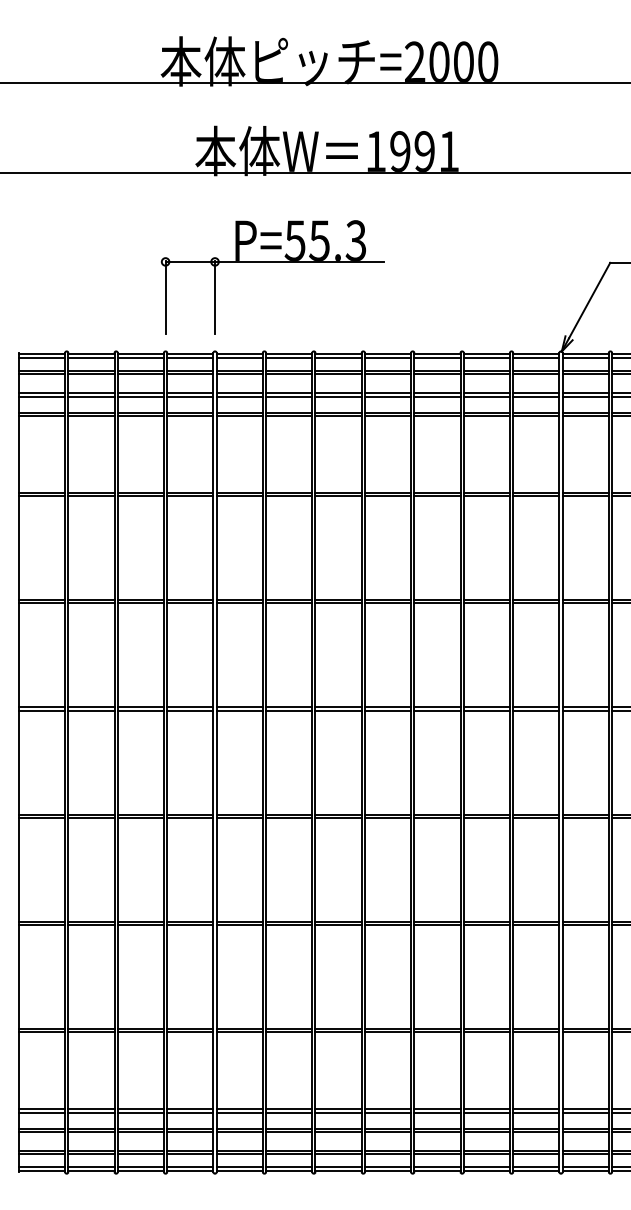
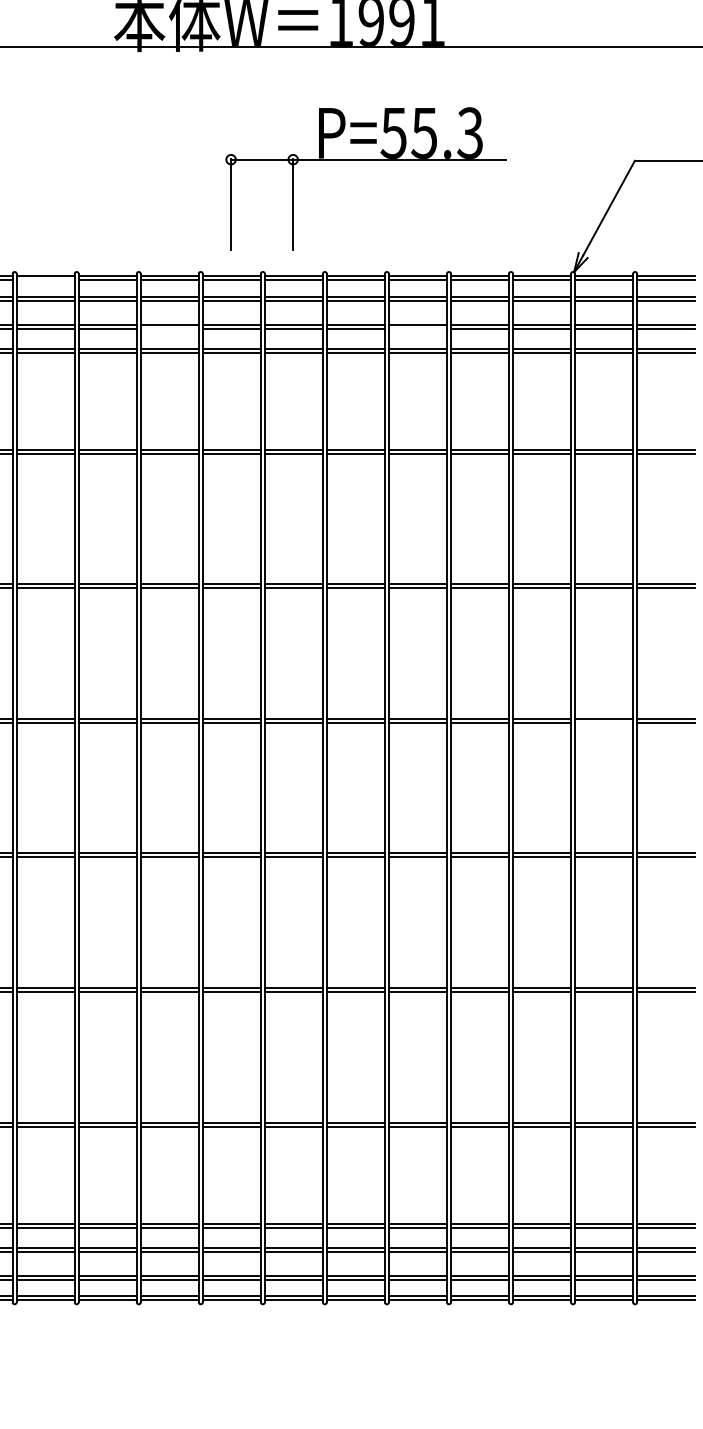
part: (272, 262) -> (365, 160), moved
line: (140, 357) -> (45, 279), removed
line: (239, 396) -> (169, 328), removed
line: (437, 396) -> (418, 328), removed
line: (585, 710) -> (603, 722), removed

